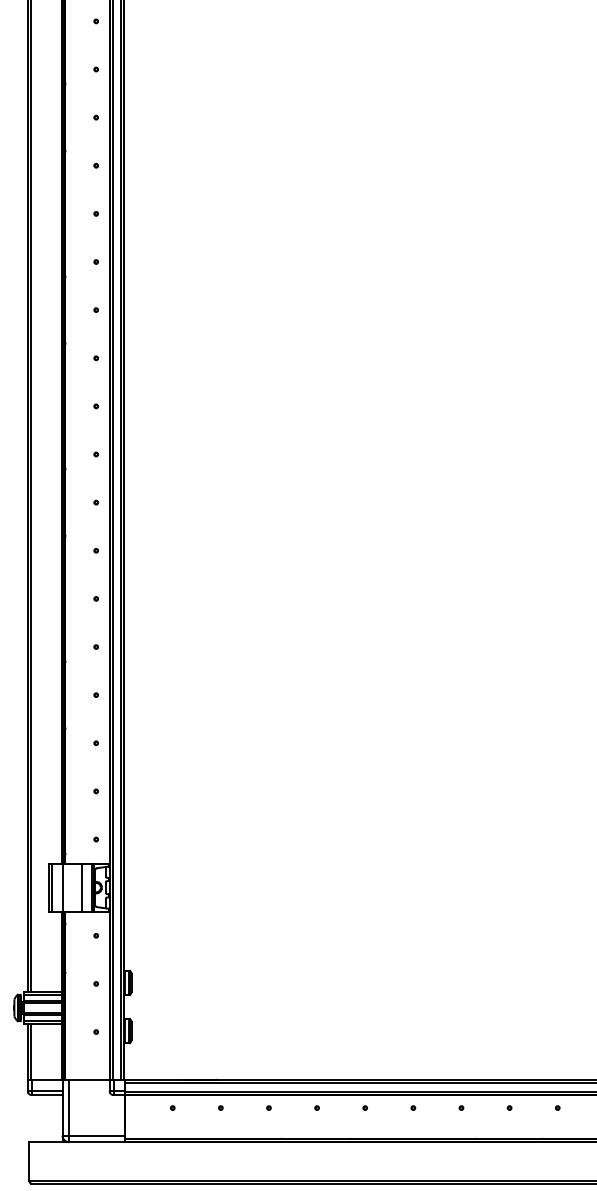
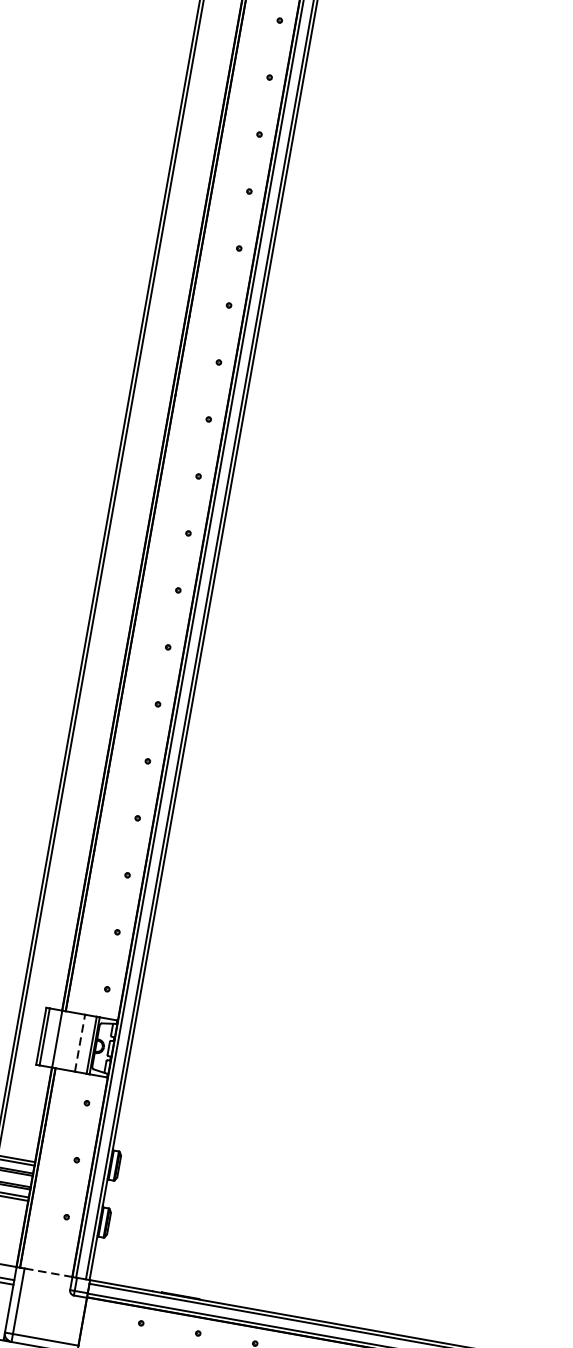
line: (81, 887) -> (79, 1042), solid -> dashed
line: (88, 1080) -> (47, 1272), solid -> dashed

